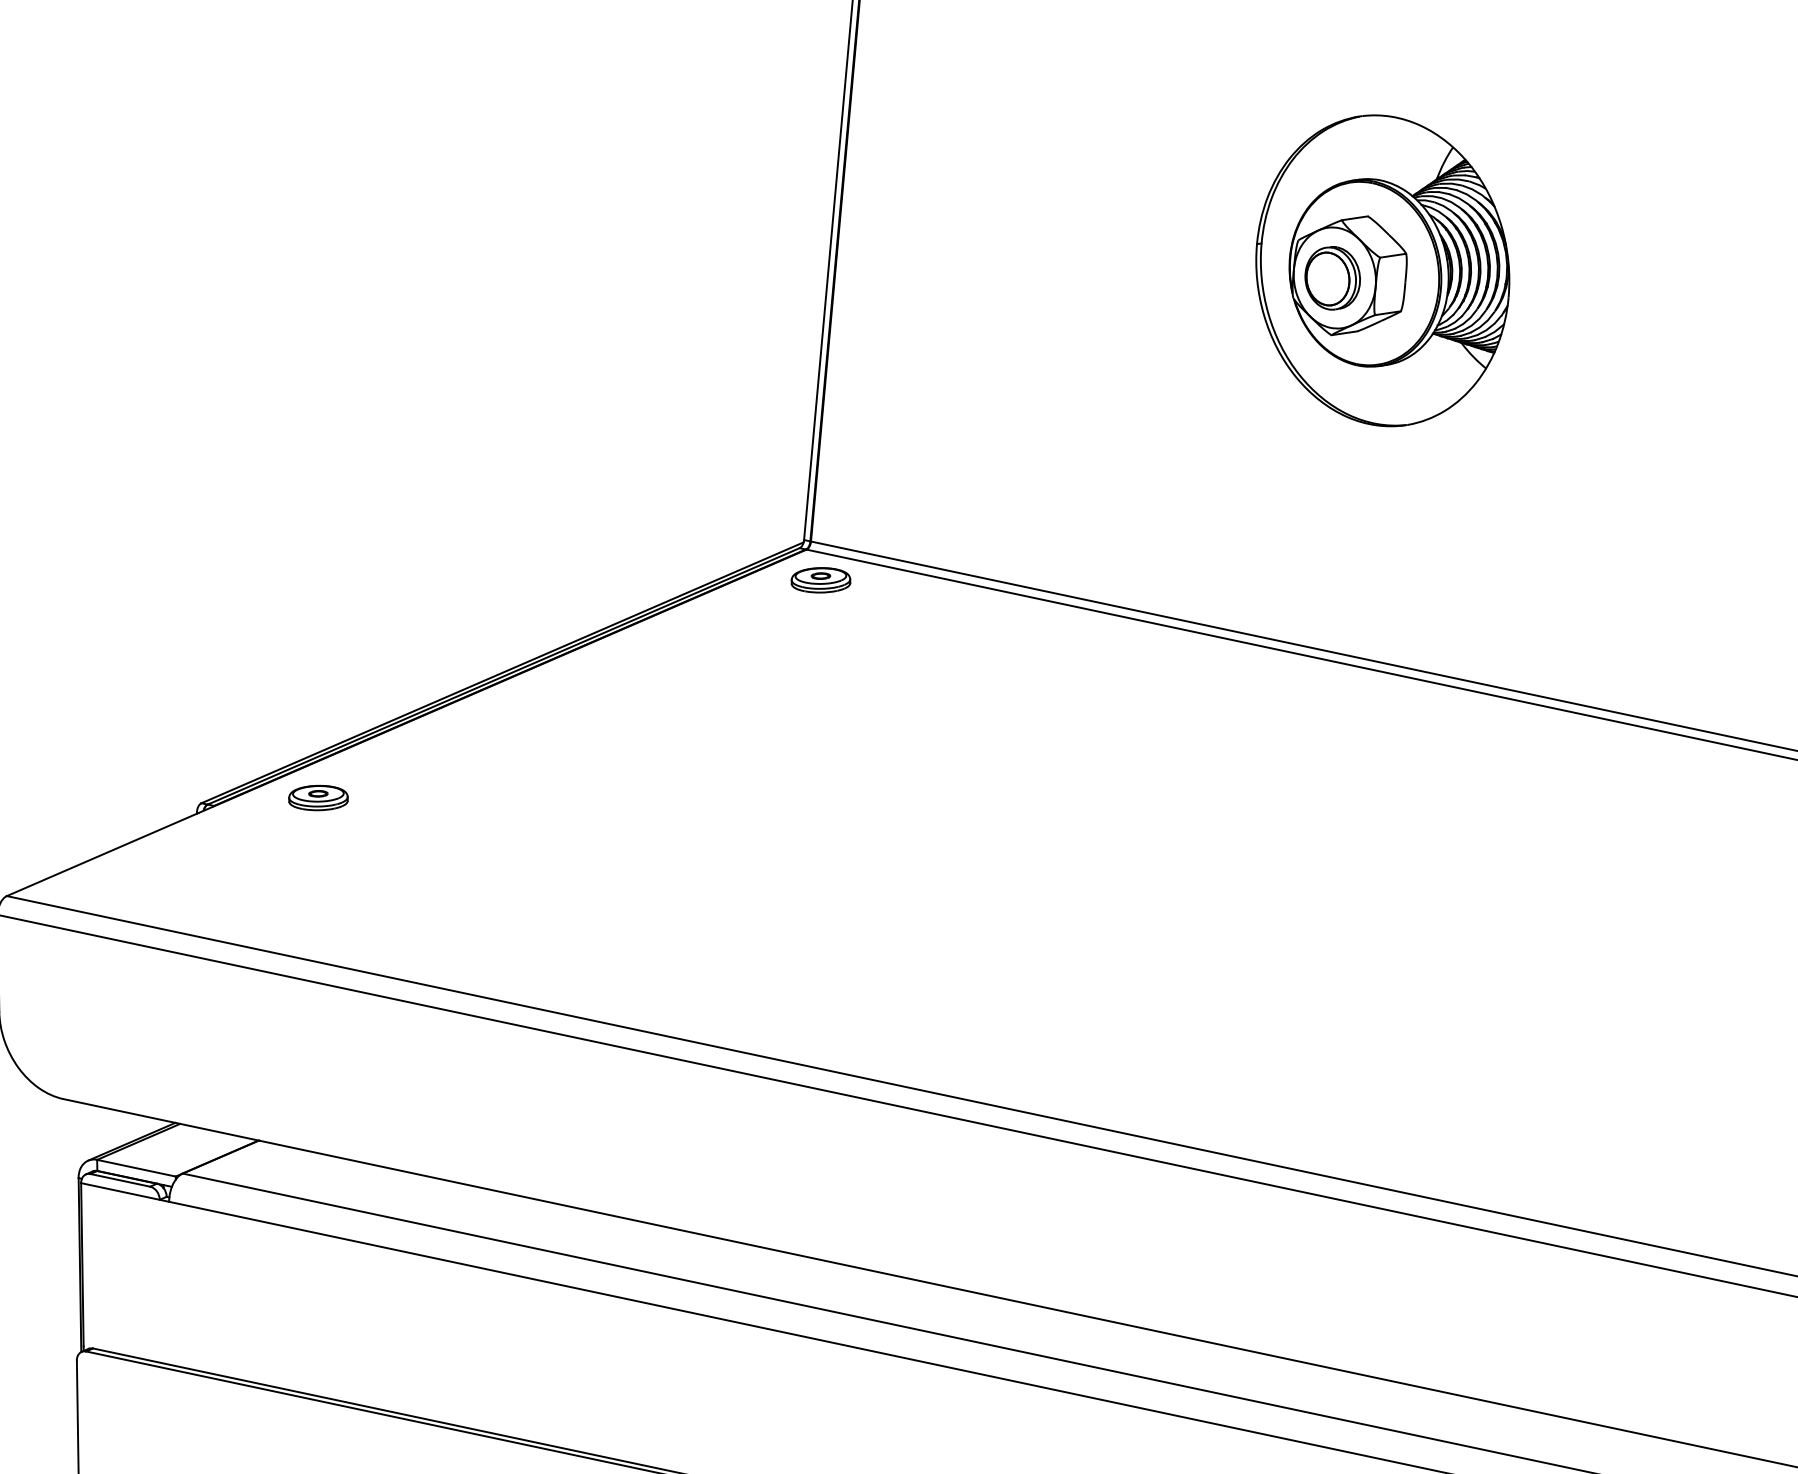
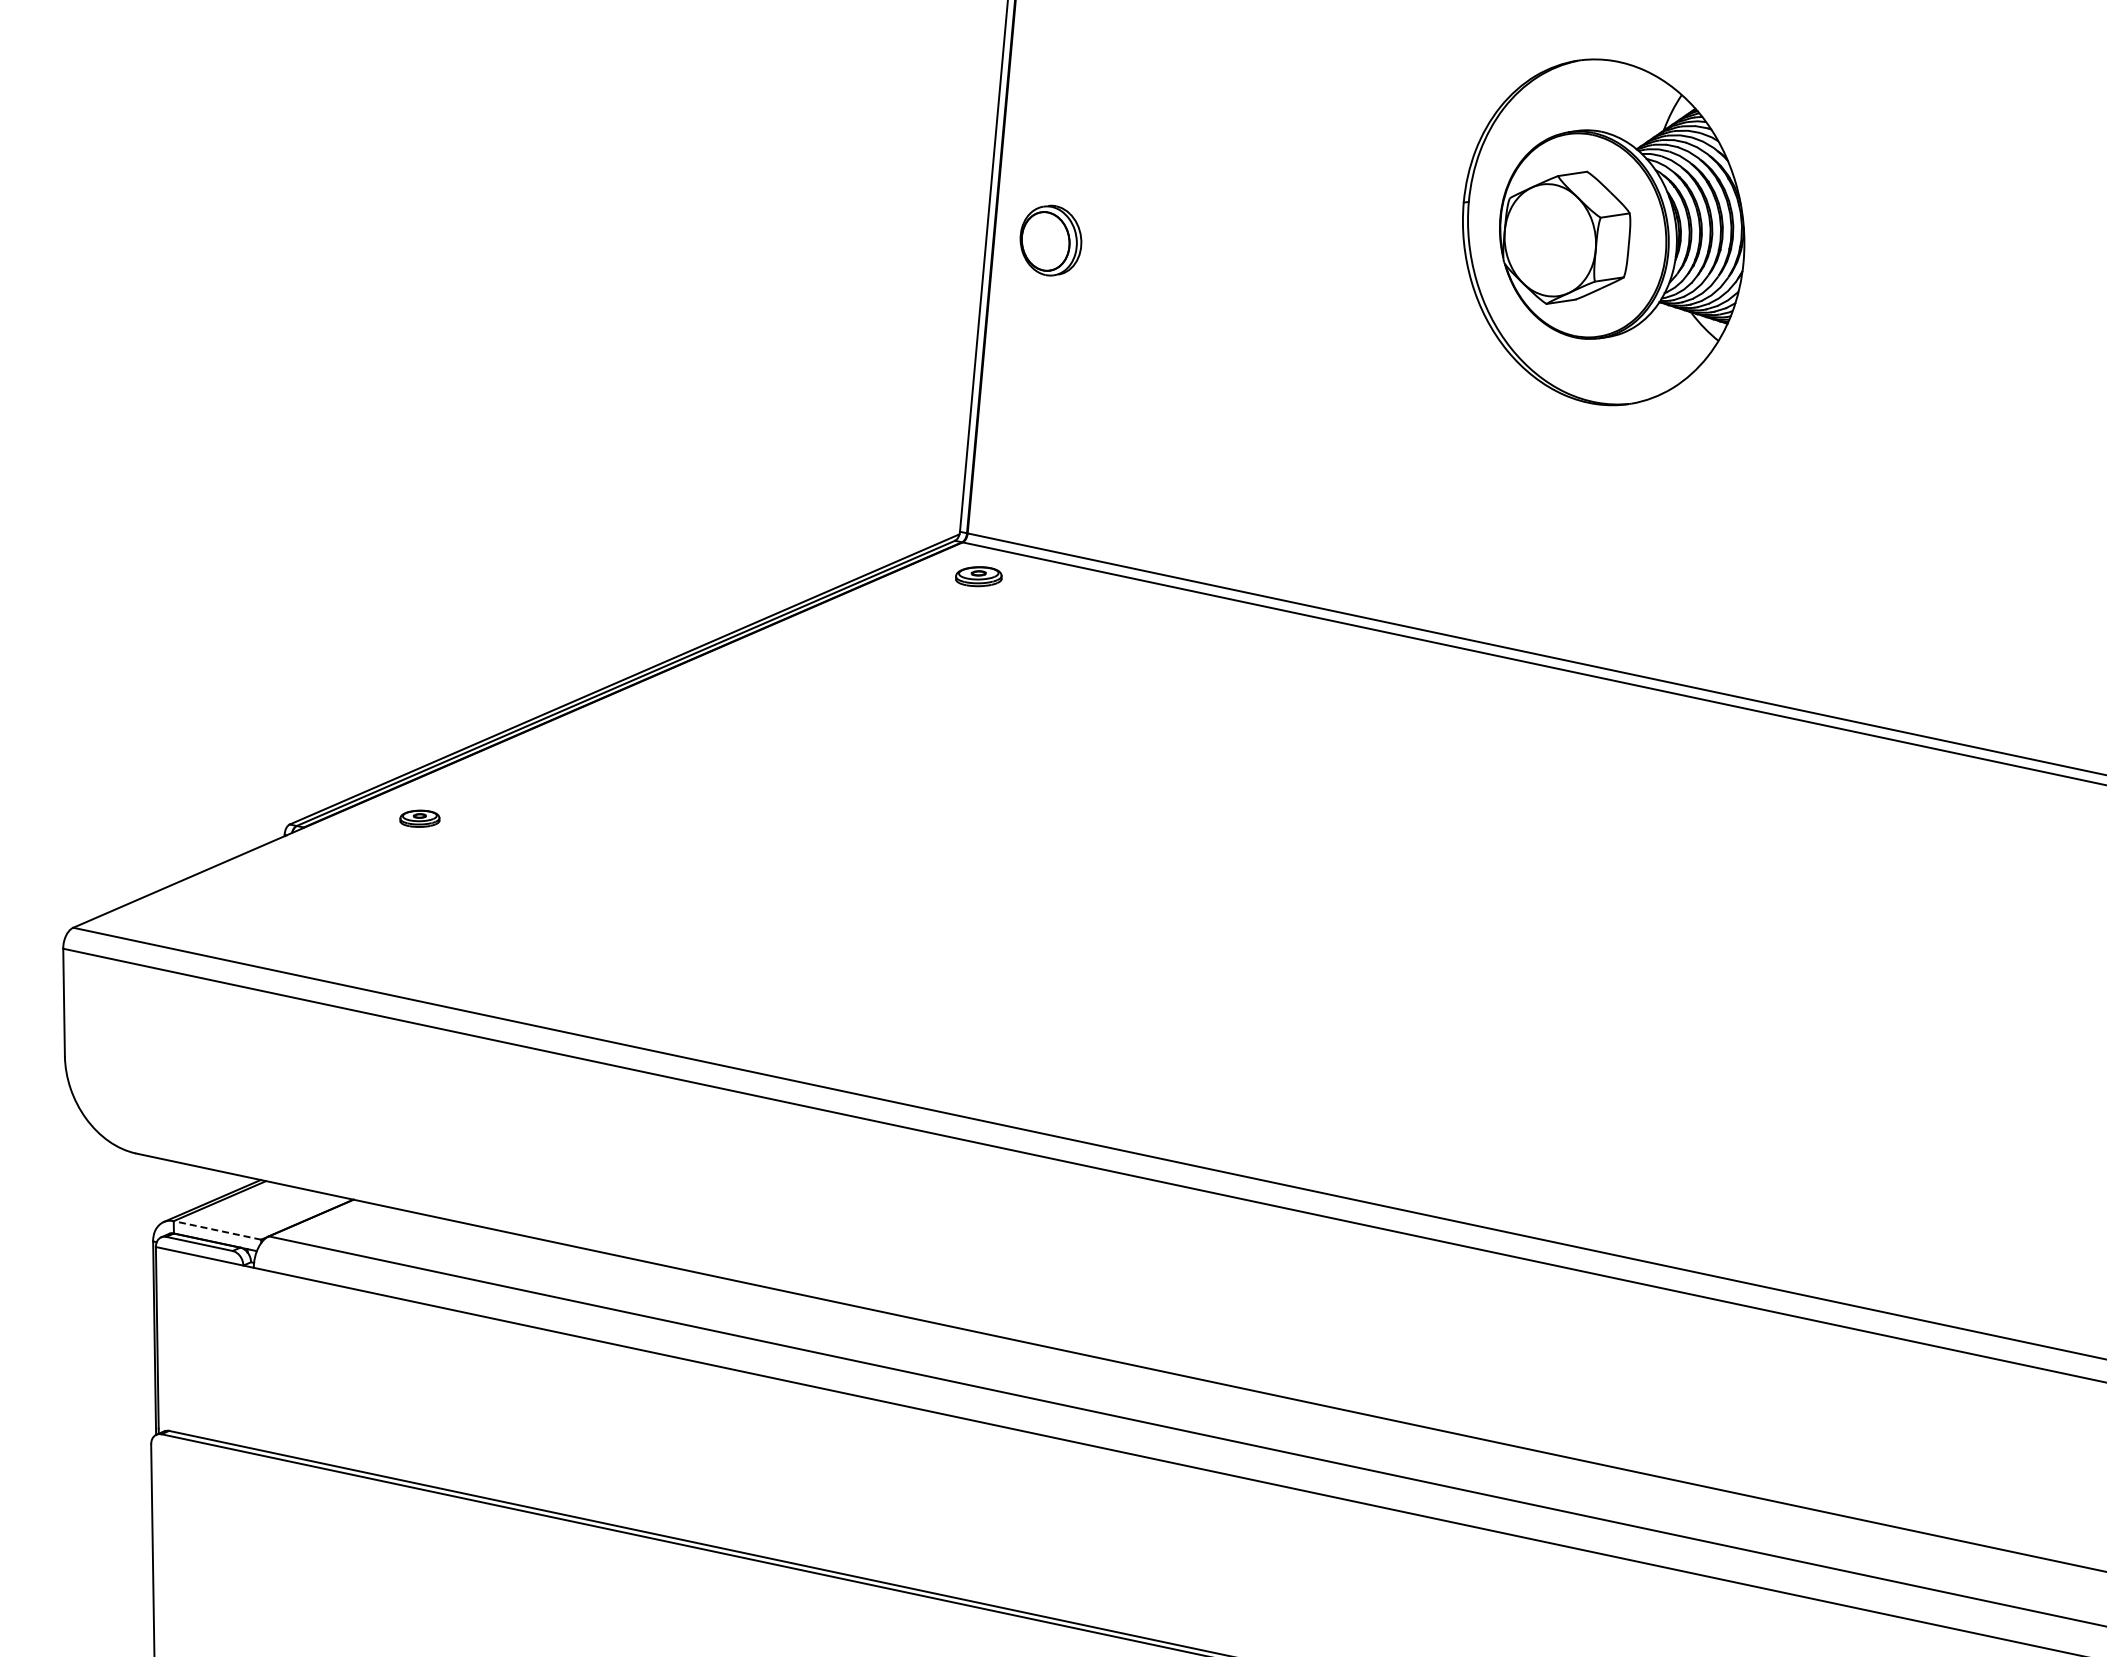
part: (1332, 278) -> (1050, 240), moved
part: (820, 580) -> (978, 576), size x0.7
part: (318, 797) -> (419, 818), size x0.6
line: (136, 1168) -> (217, 1230), solid -> dashed

